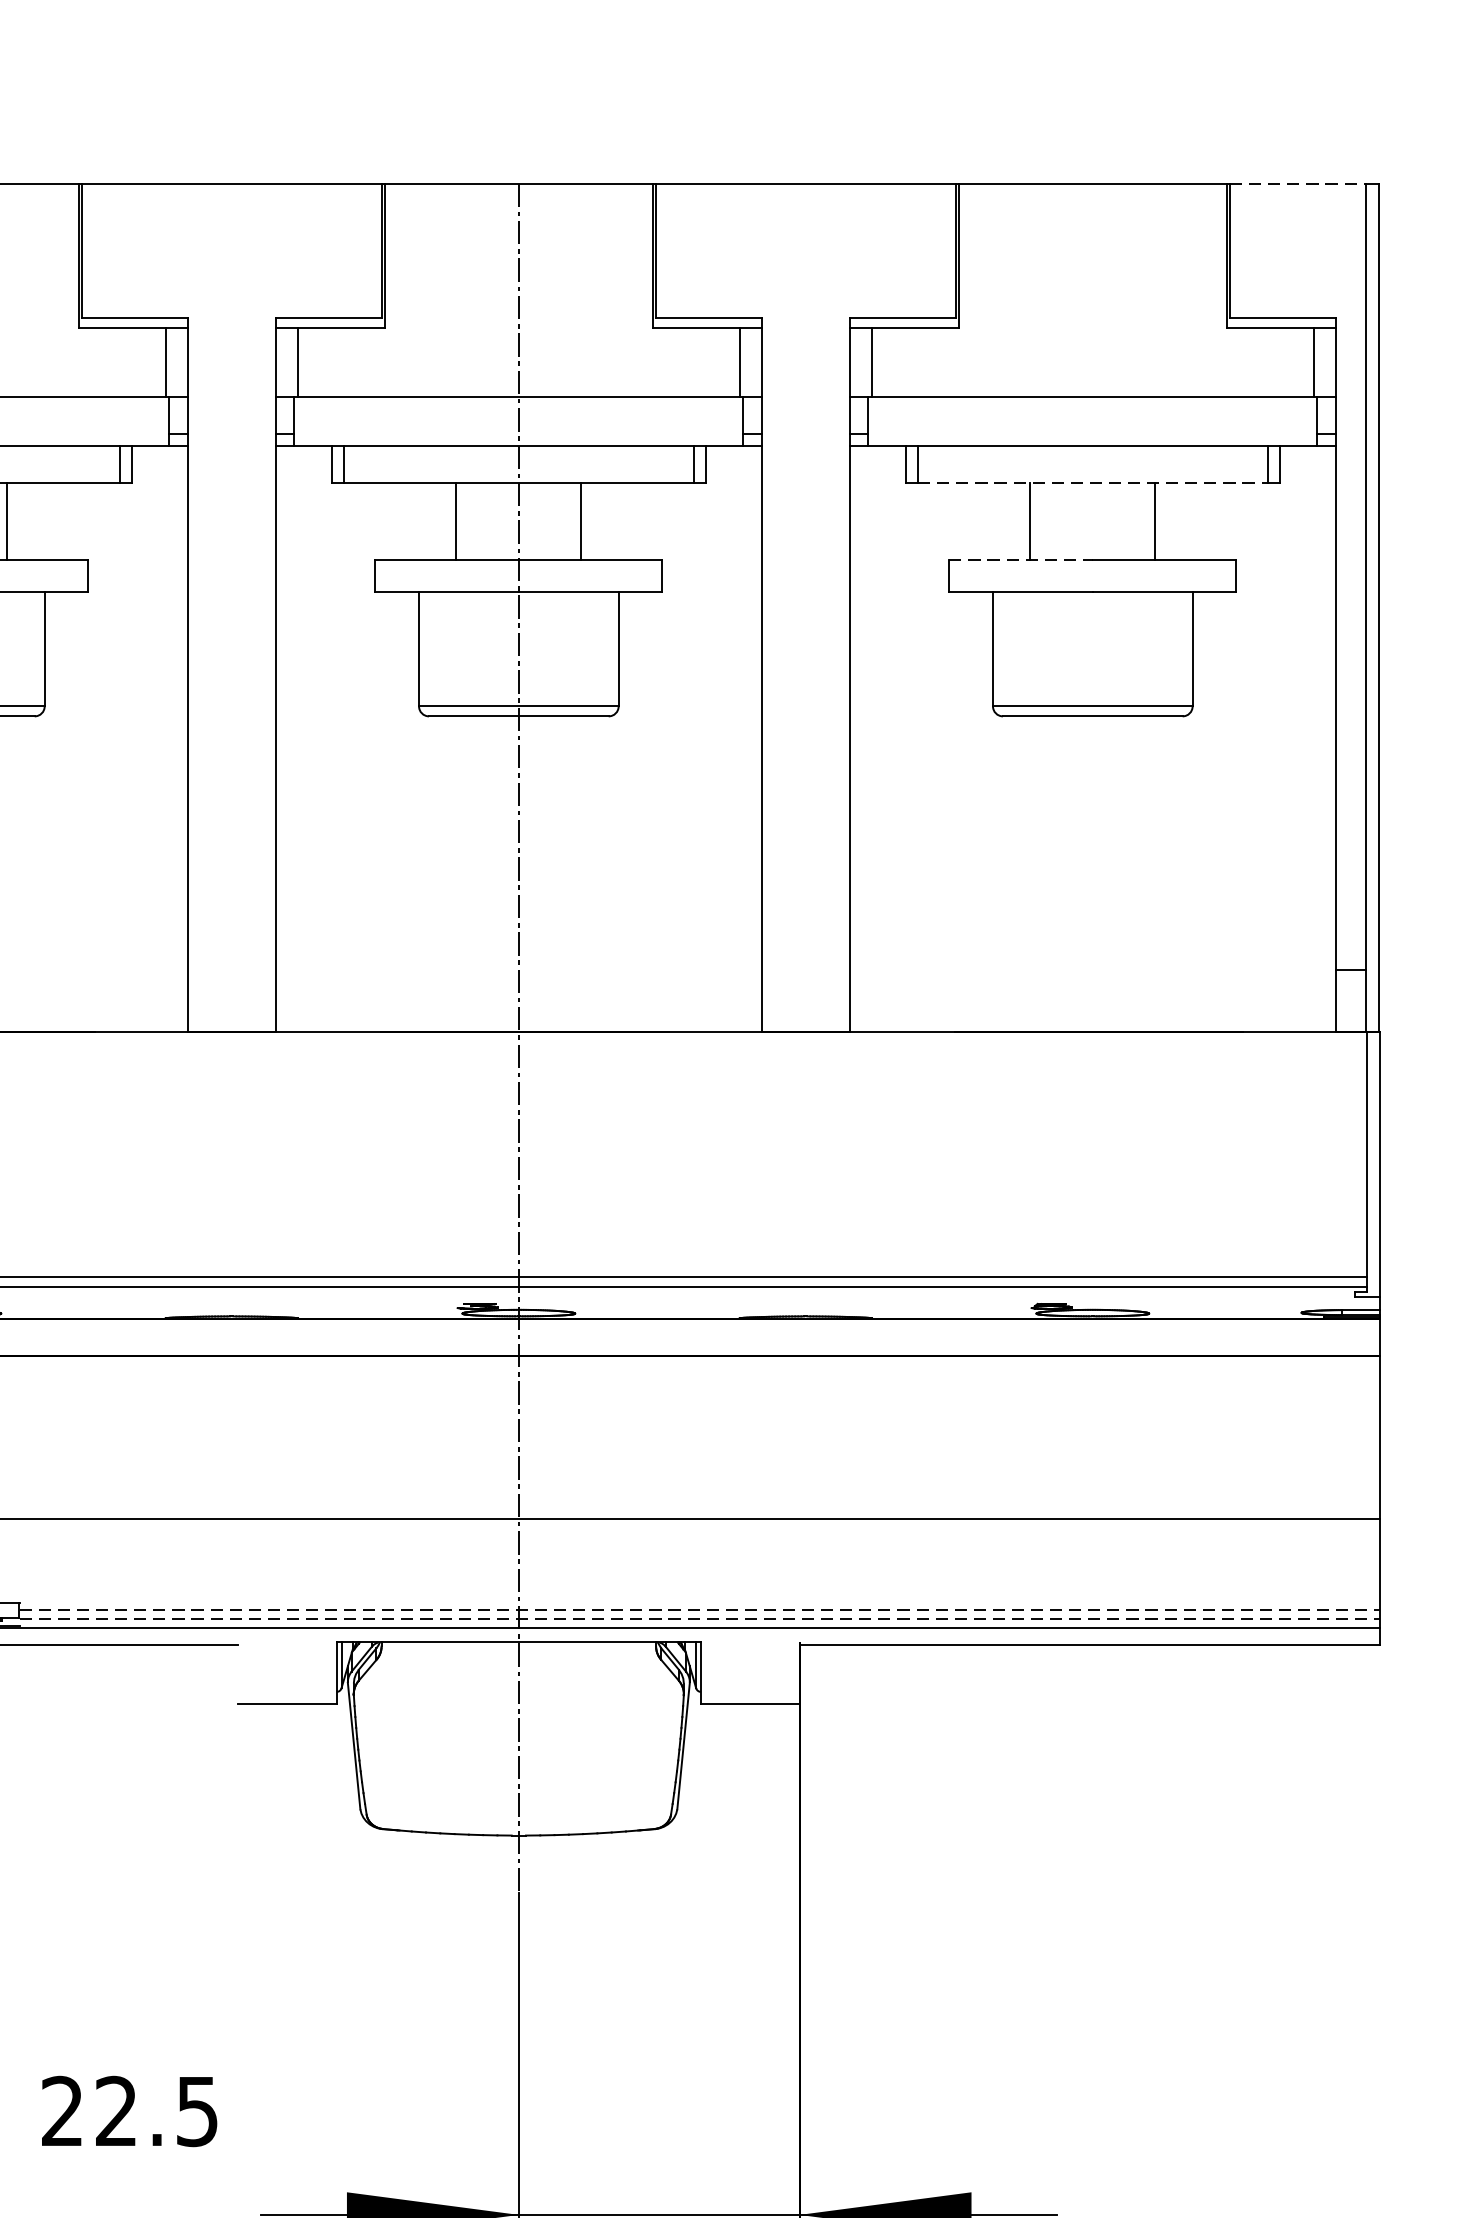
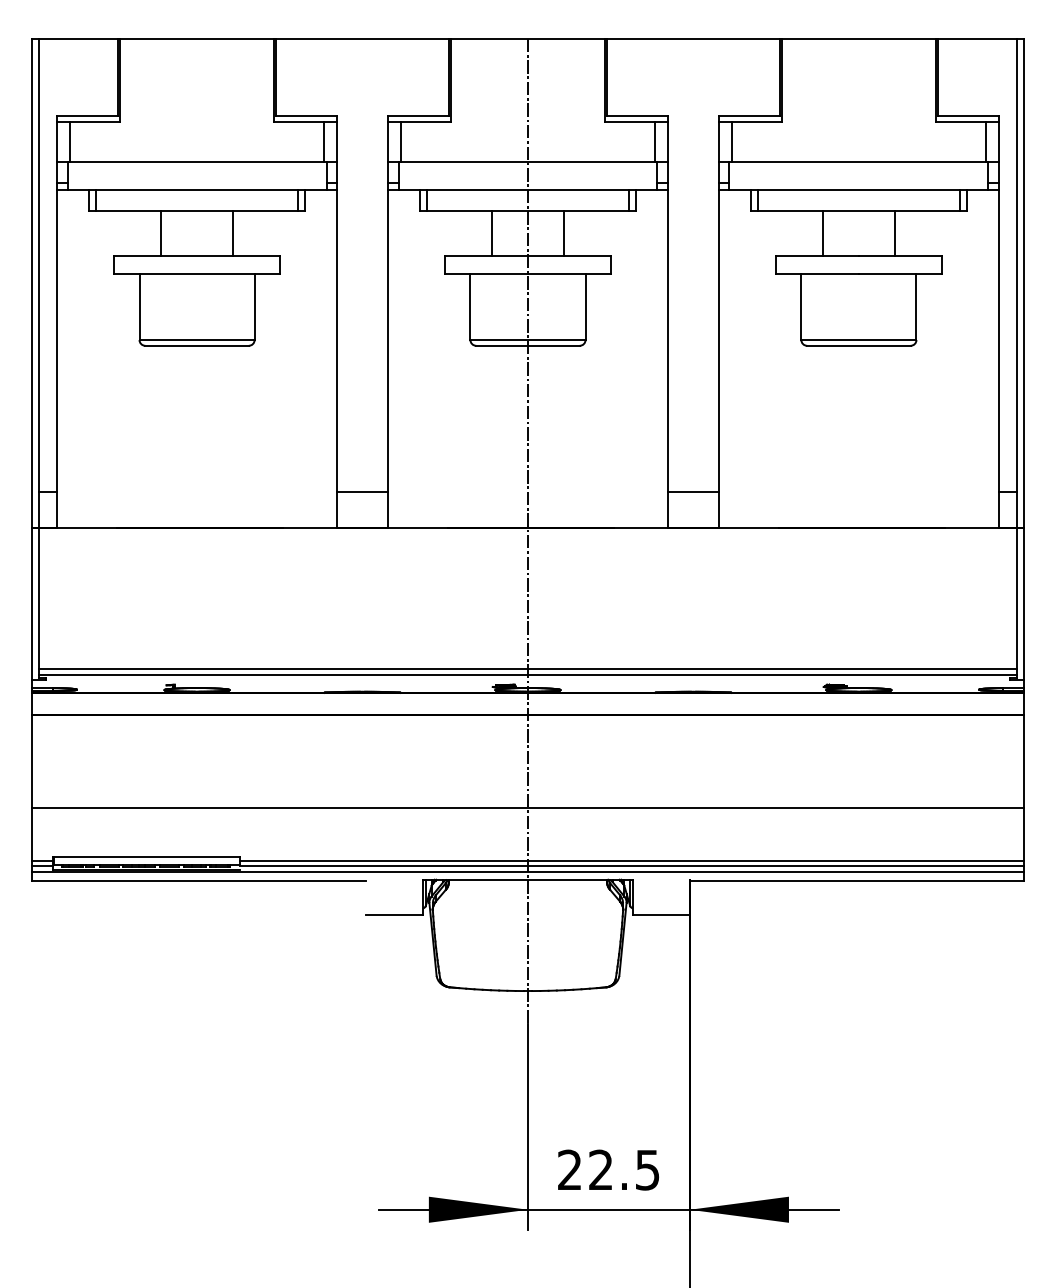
line: (1298, 183) -> (977, 38), dashed -> solid
line: (1092, 483) -> (858, 211), dashed -> solid
line: (1022, 559) -> (818, 255), dashed -> solid
line: (231, 969) -> (362, 491), added
line: (805, 969) -> (693, 491), added
line: (700, 1609) -> (632, 860), dashed -> solid
line: (700, 1619) -> (632, 866), dashed -> solid
text: (129, 2110) -> (608, 1169), moved

